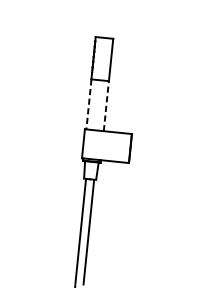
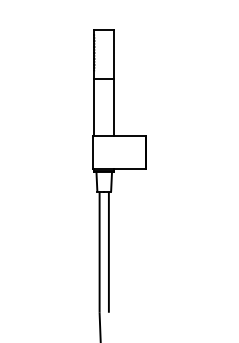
line: (89, 104) -> (94, 107), dashed -> solid
line: (106, 106) -> (114, 107), dashed -> solid

